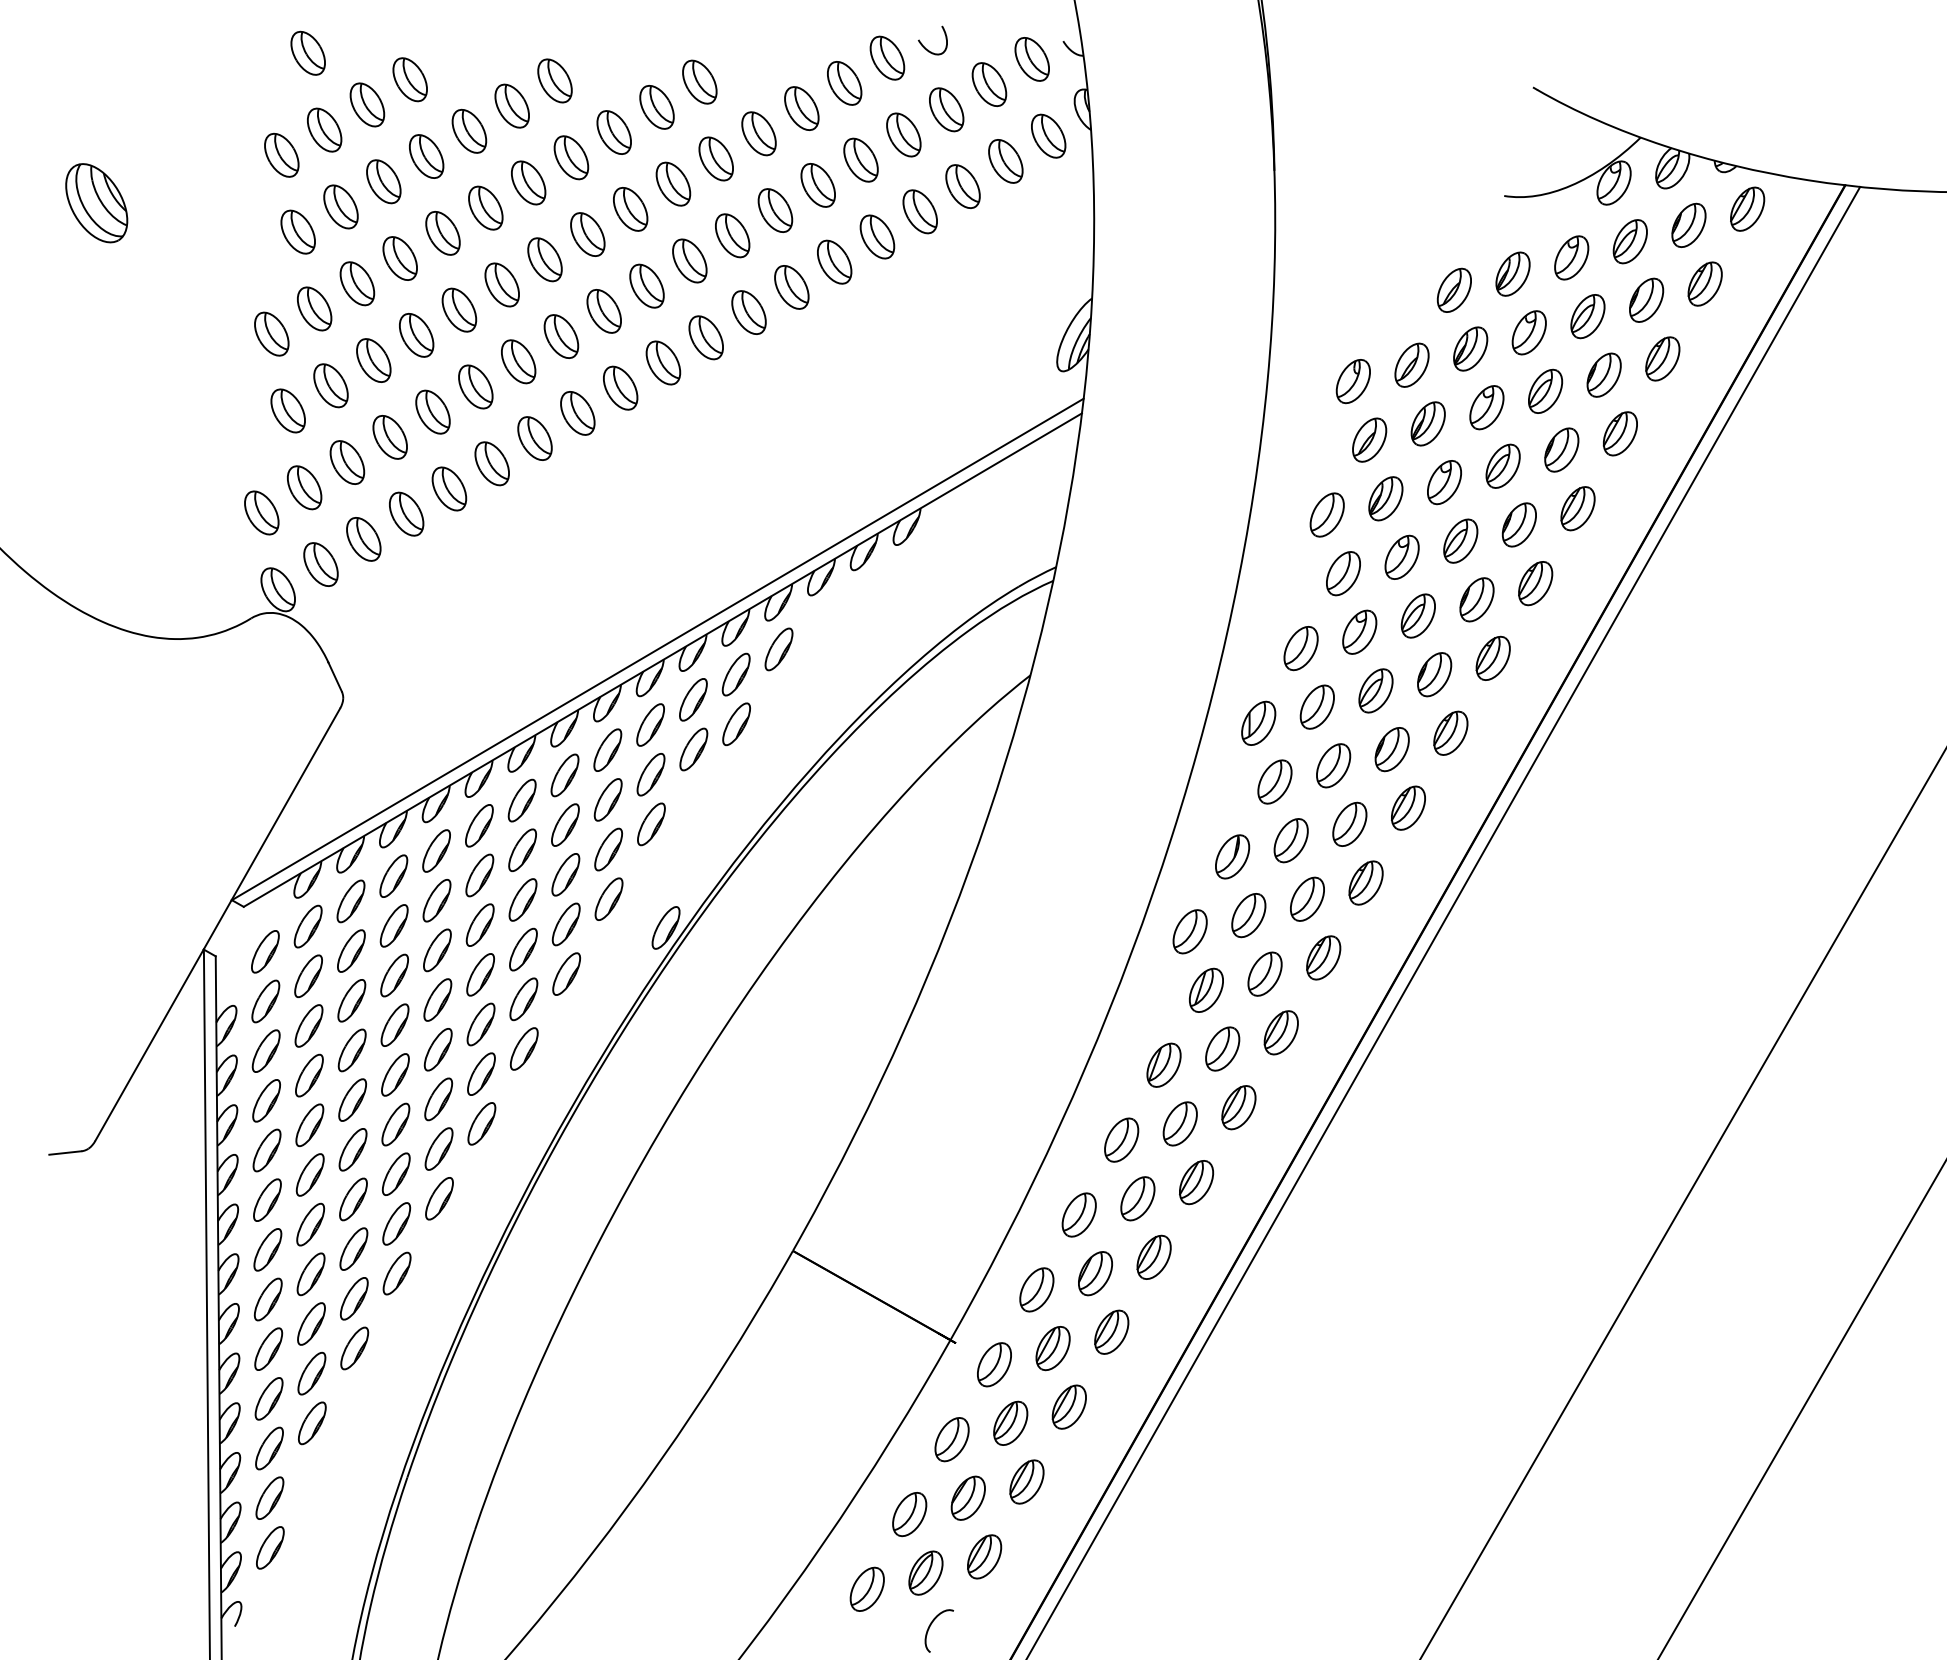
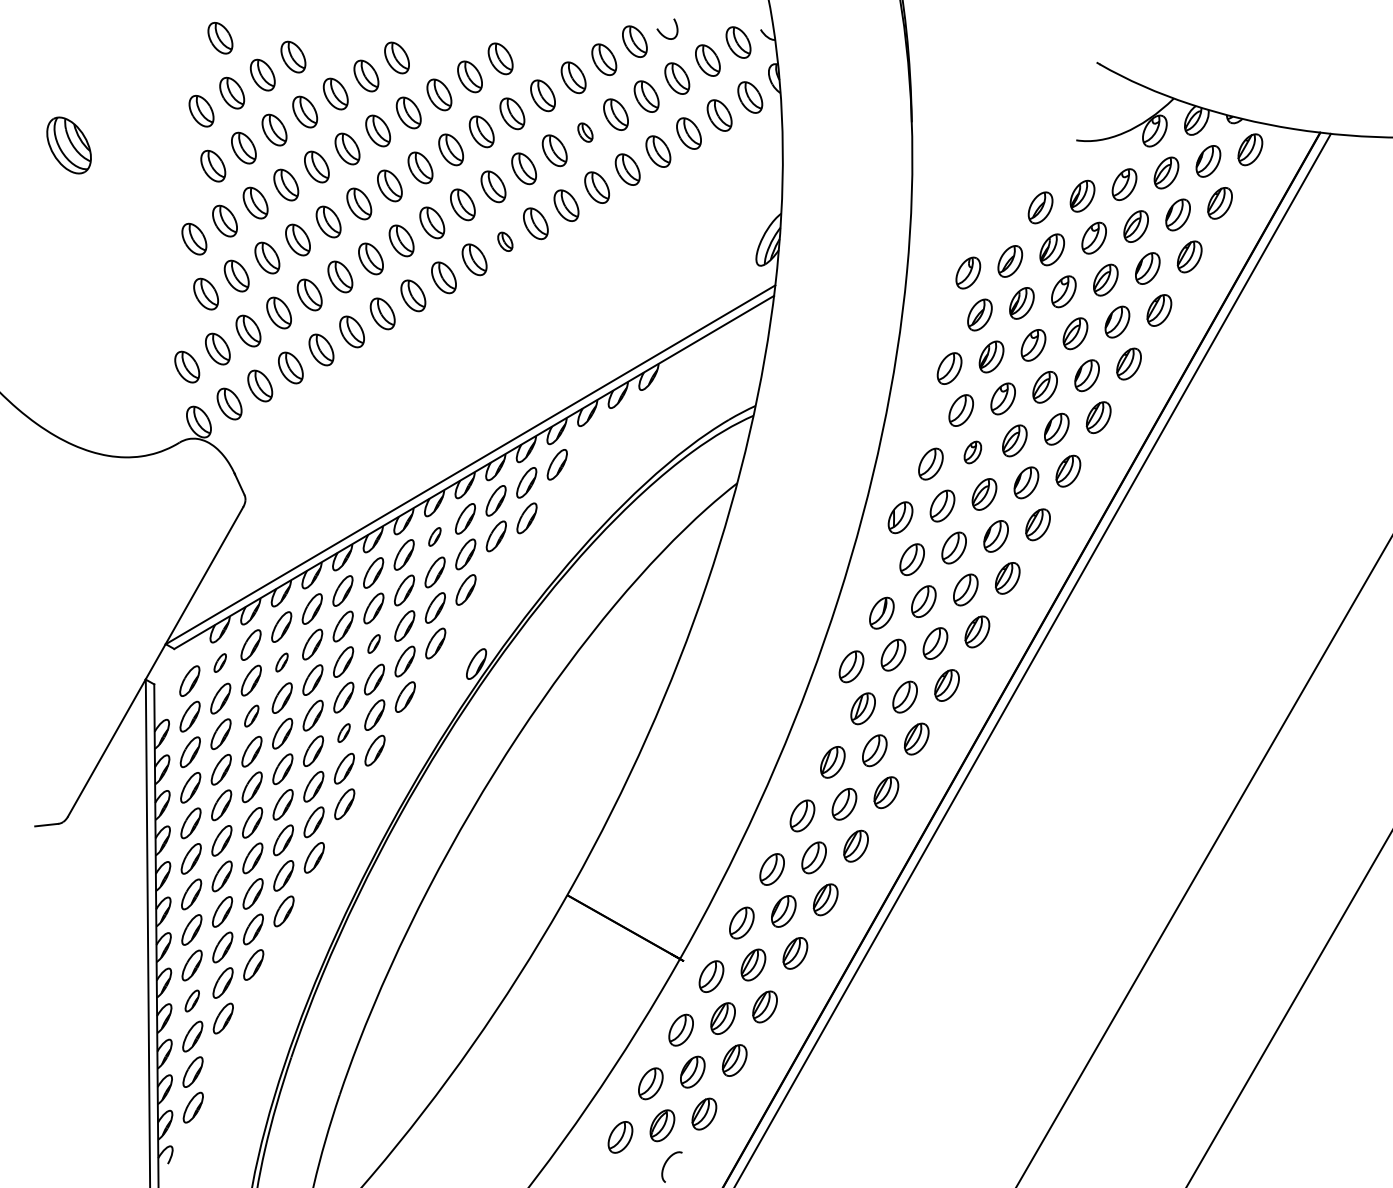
part: (818, 185) -> (585, 132), size x0.6
part: (706, 337) -> (505, 241), size x0.6
part: (1359, 632) -> (972, 452), size x0.7
part: (607, 749) -> (434, 536), size x0.6
part: (522, 899) -> (373, 643), size x0.6
part: (306, 925) -> (219, 662), size x0.6
part: (393, 925) -> (281, 662), size x0.6
part: (351, 999) -> (251, 715), size x0.7
part: (480, 1023) -> (343, 732), size x0.6
part: (267, 1398) -> (191, 1000), size x0.7

